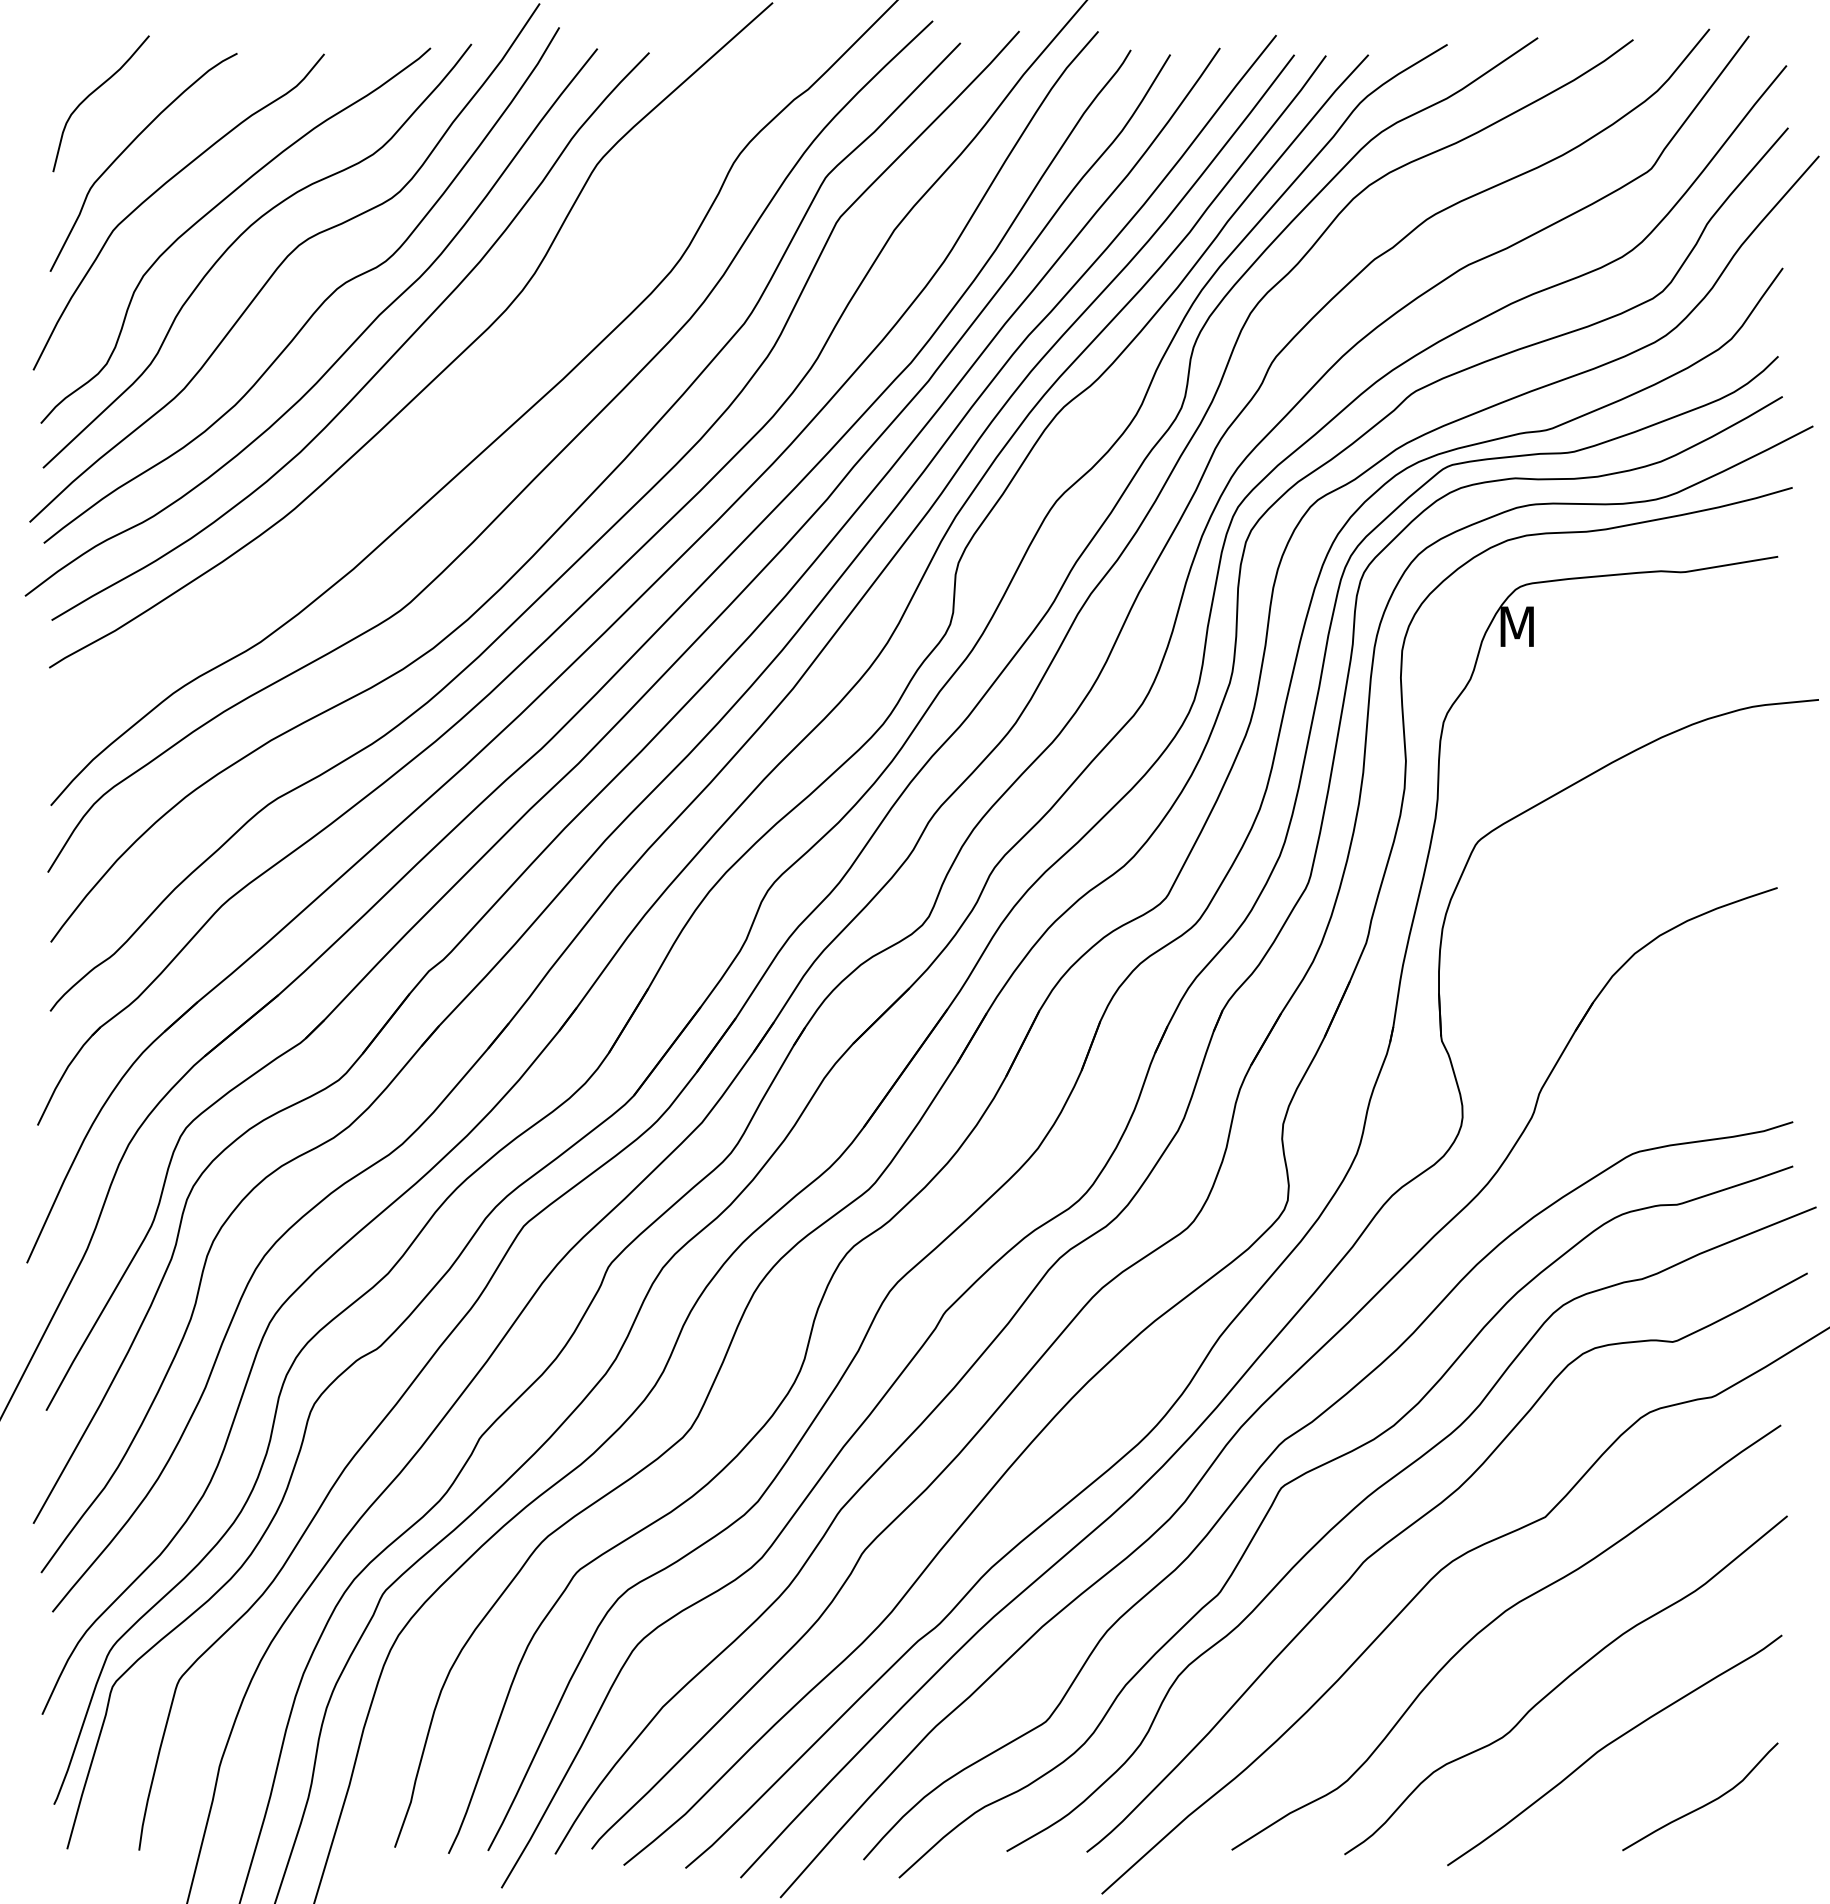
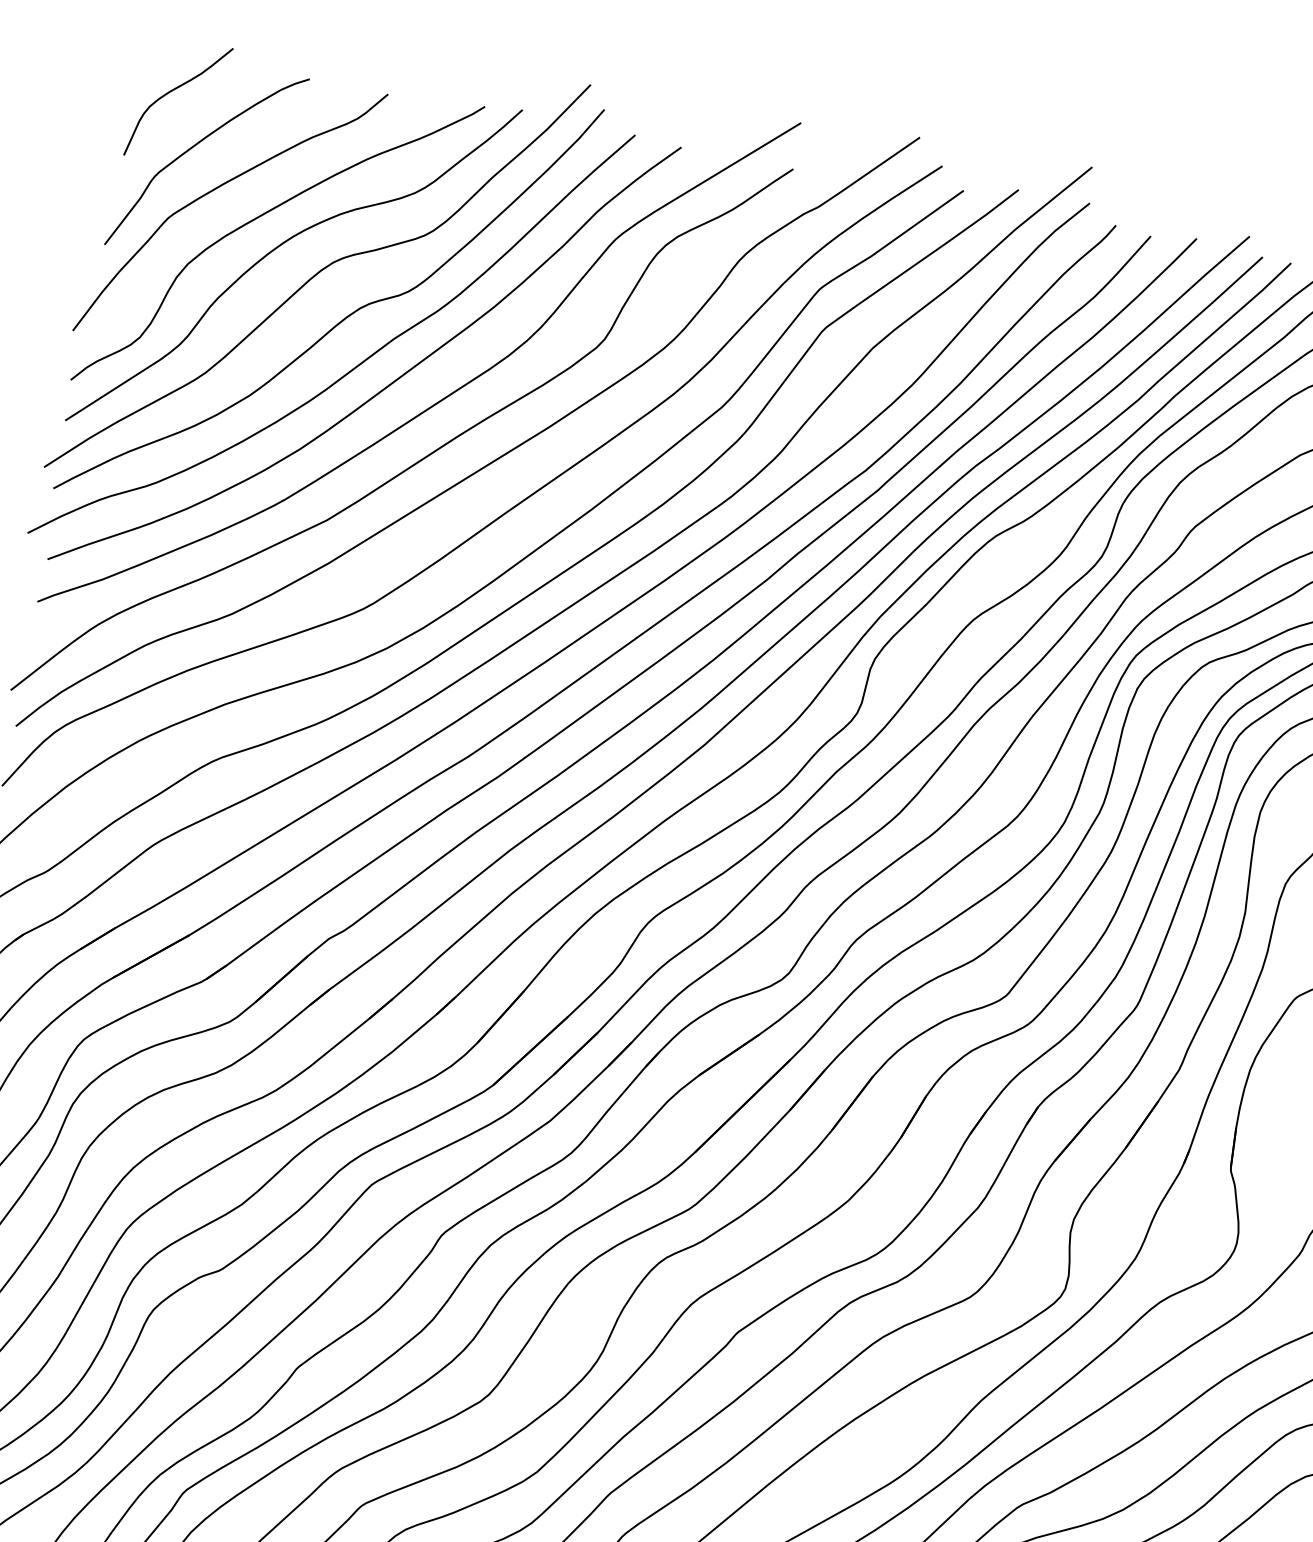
curve: (433, 437) -> (422, 458), added

